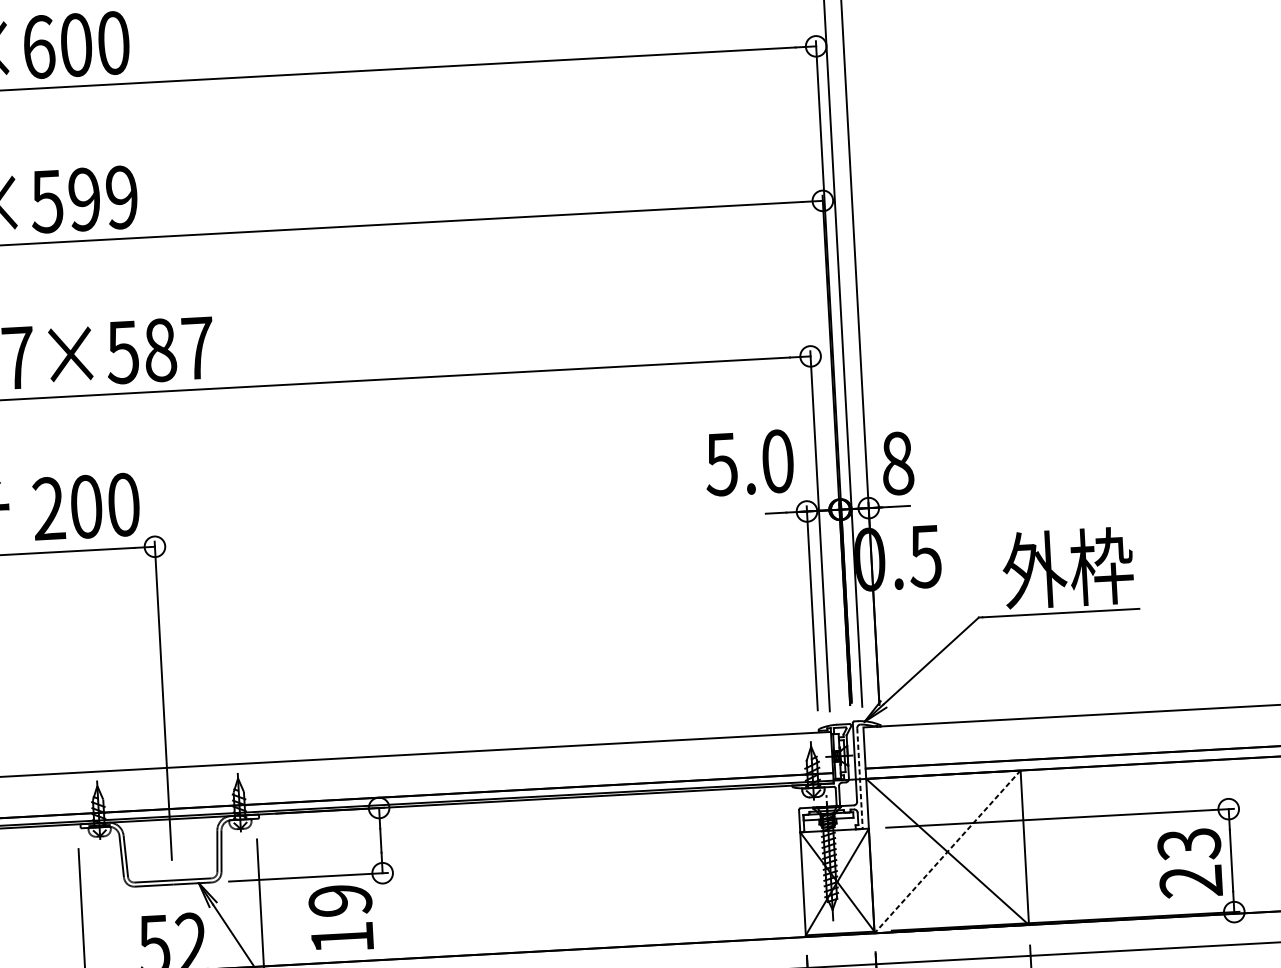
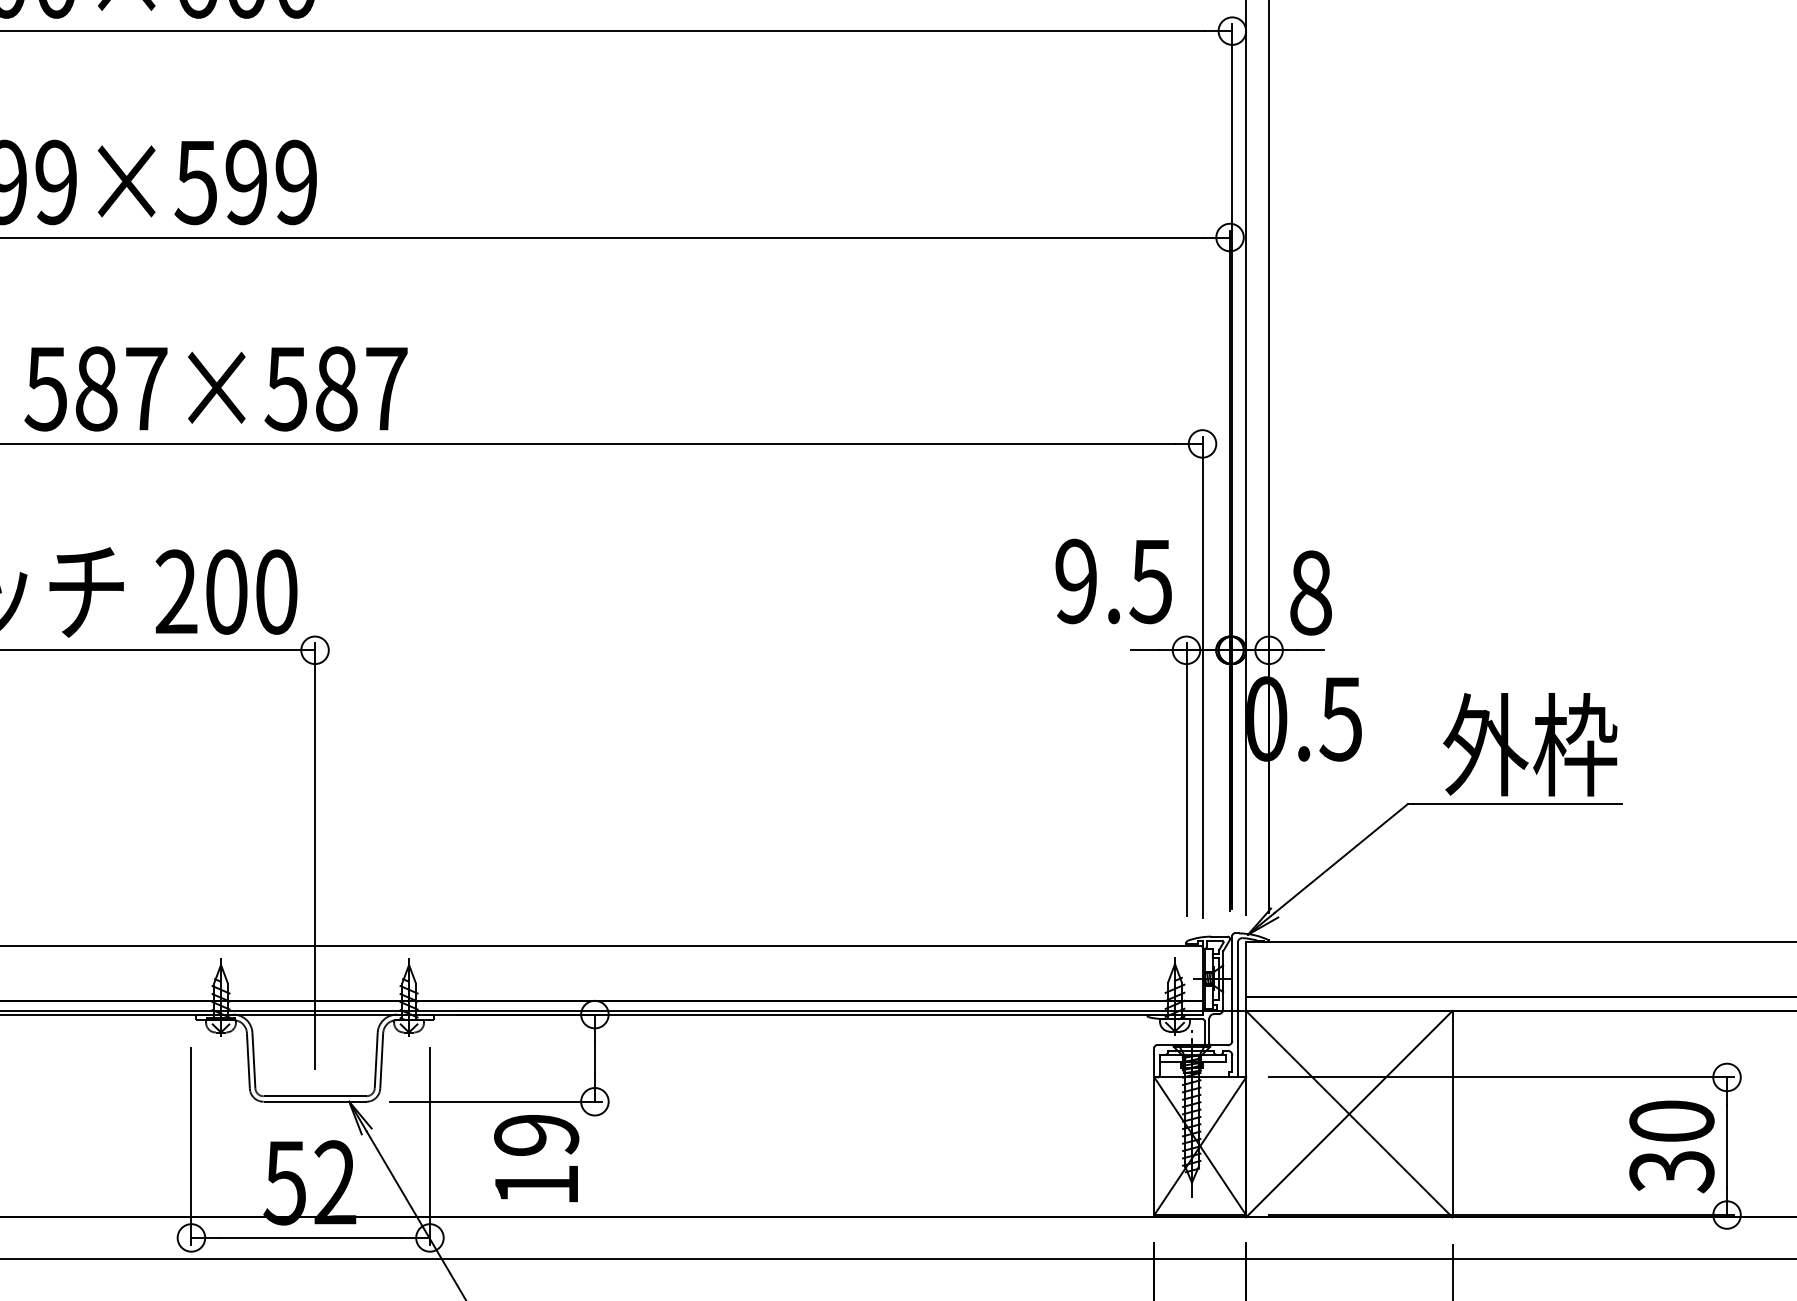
text: (749, 462) -> (1113, 581), 5.0 -> 9.5
line: (859, 778) -> (1237, 1010), dashed -> solid
line: (947, 852) -> (1349, 1114), dashed -> solid
text: (1189, 863) -> (1671, 1146), 23 -> 30

